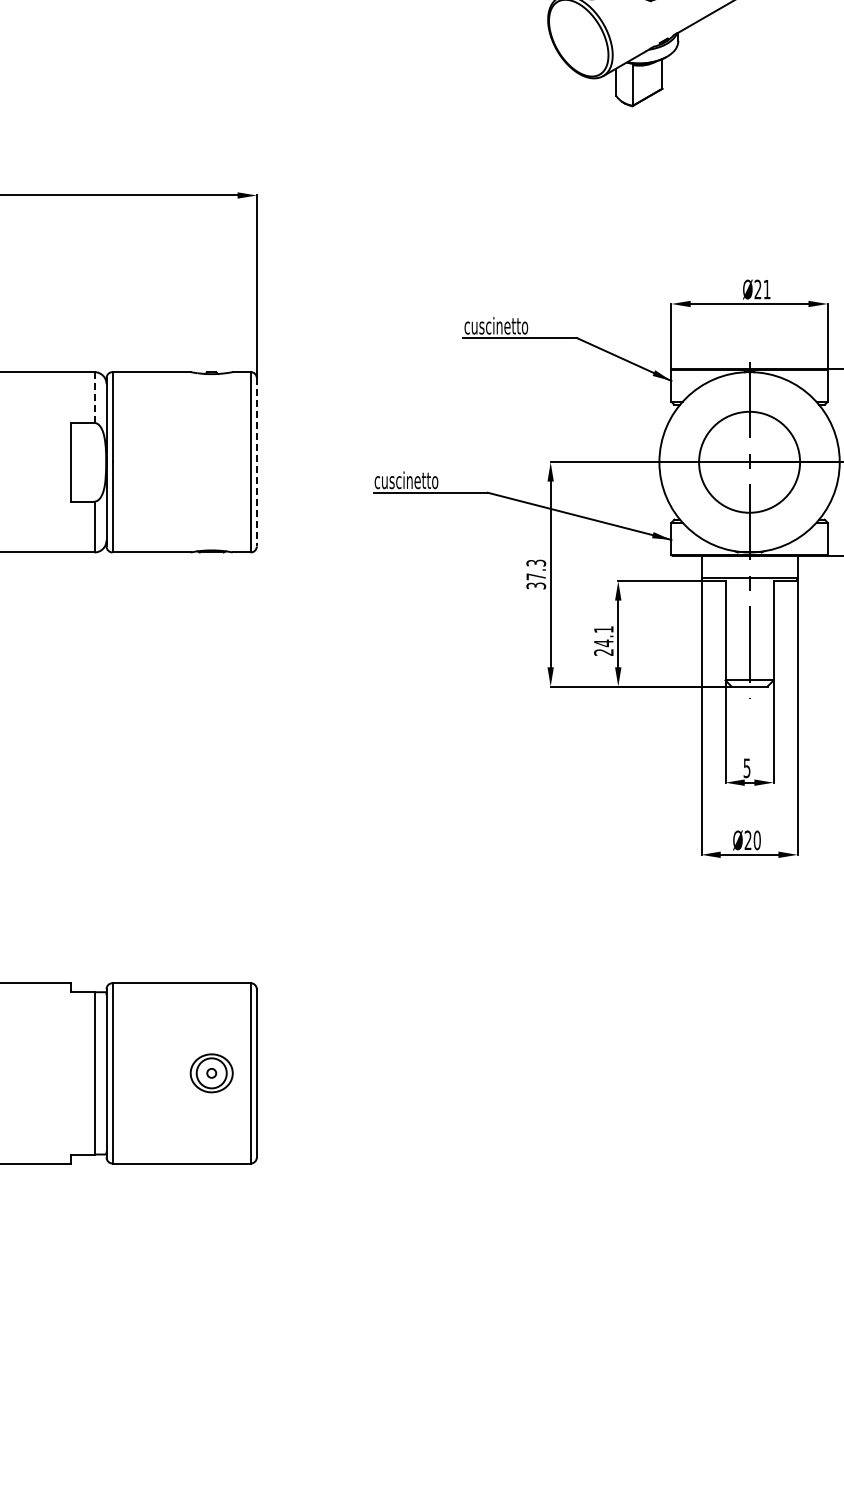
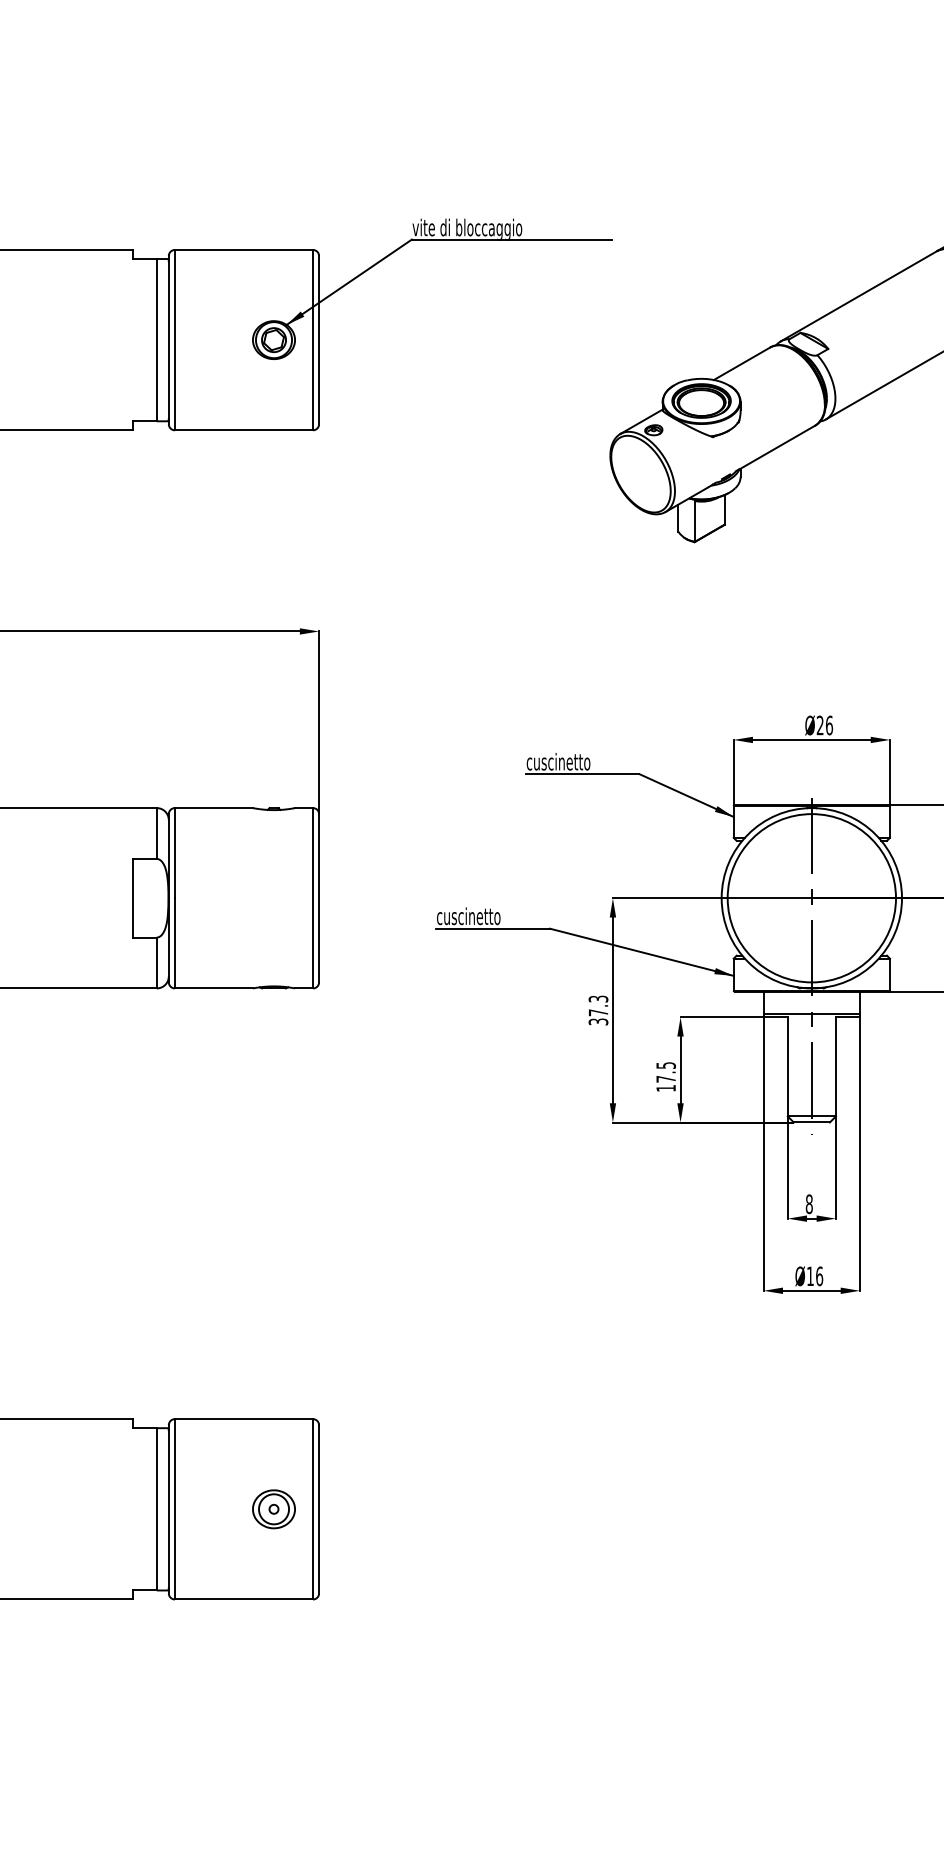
text: (767, 289) -> (829, 725), Ø21 -> Ø26
line: (94, 397) -> (156, 833), dashed -> solid
line: (257, 462) -> (319, 898), dashed -> solid
circle: (749, 462) -> (811, 898), size x1.67
text: (604, 640) -> (666, 1076), 24.1 -> 17.5
text: (746, 768) -> (808, 1204), 5 -> 8
text: (753, 839) -> (815, 1275), Ø20 -> Ø16

